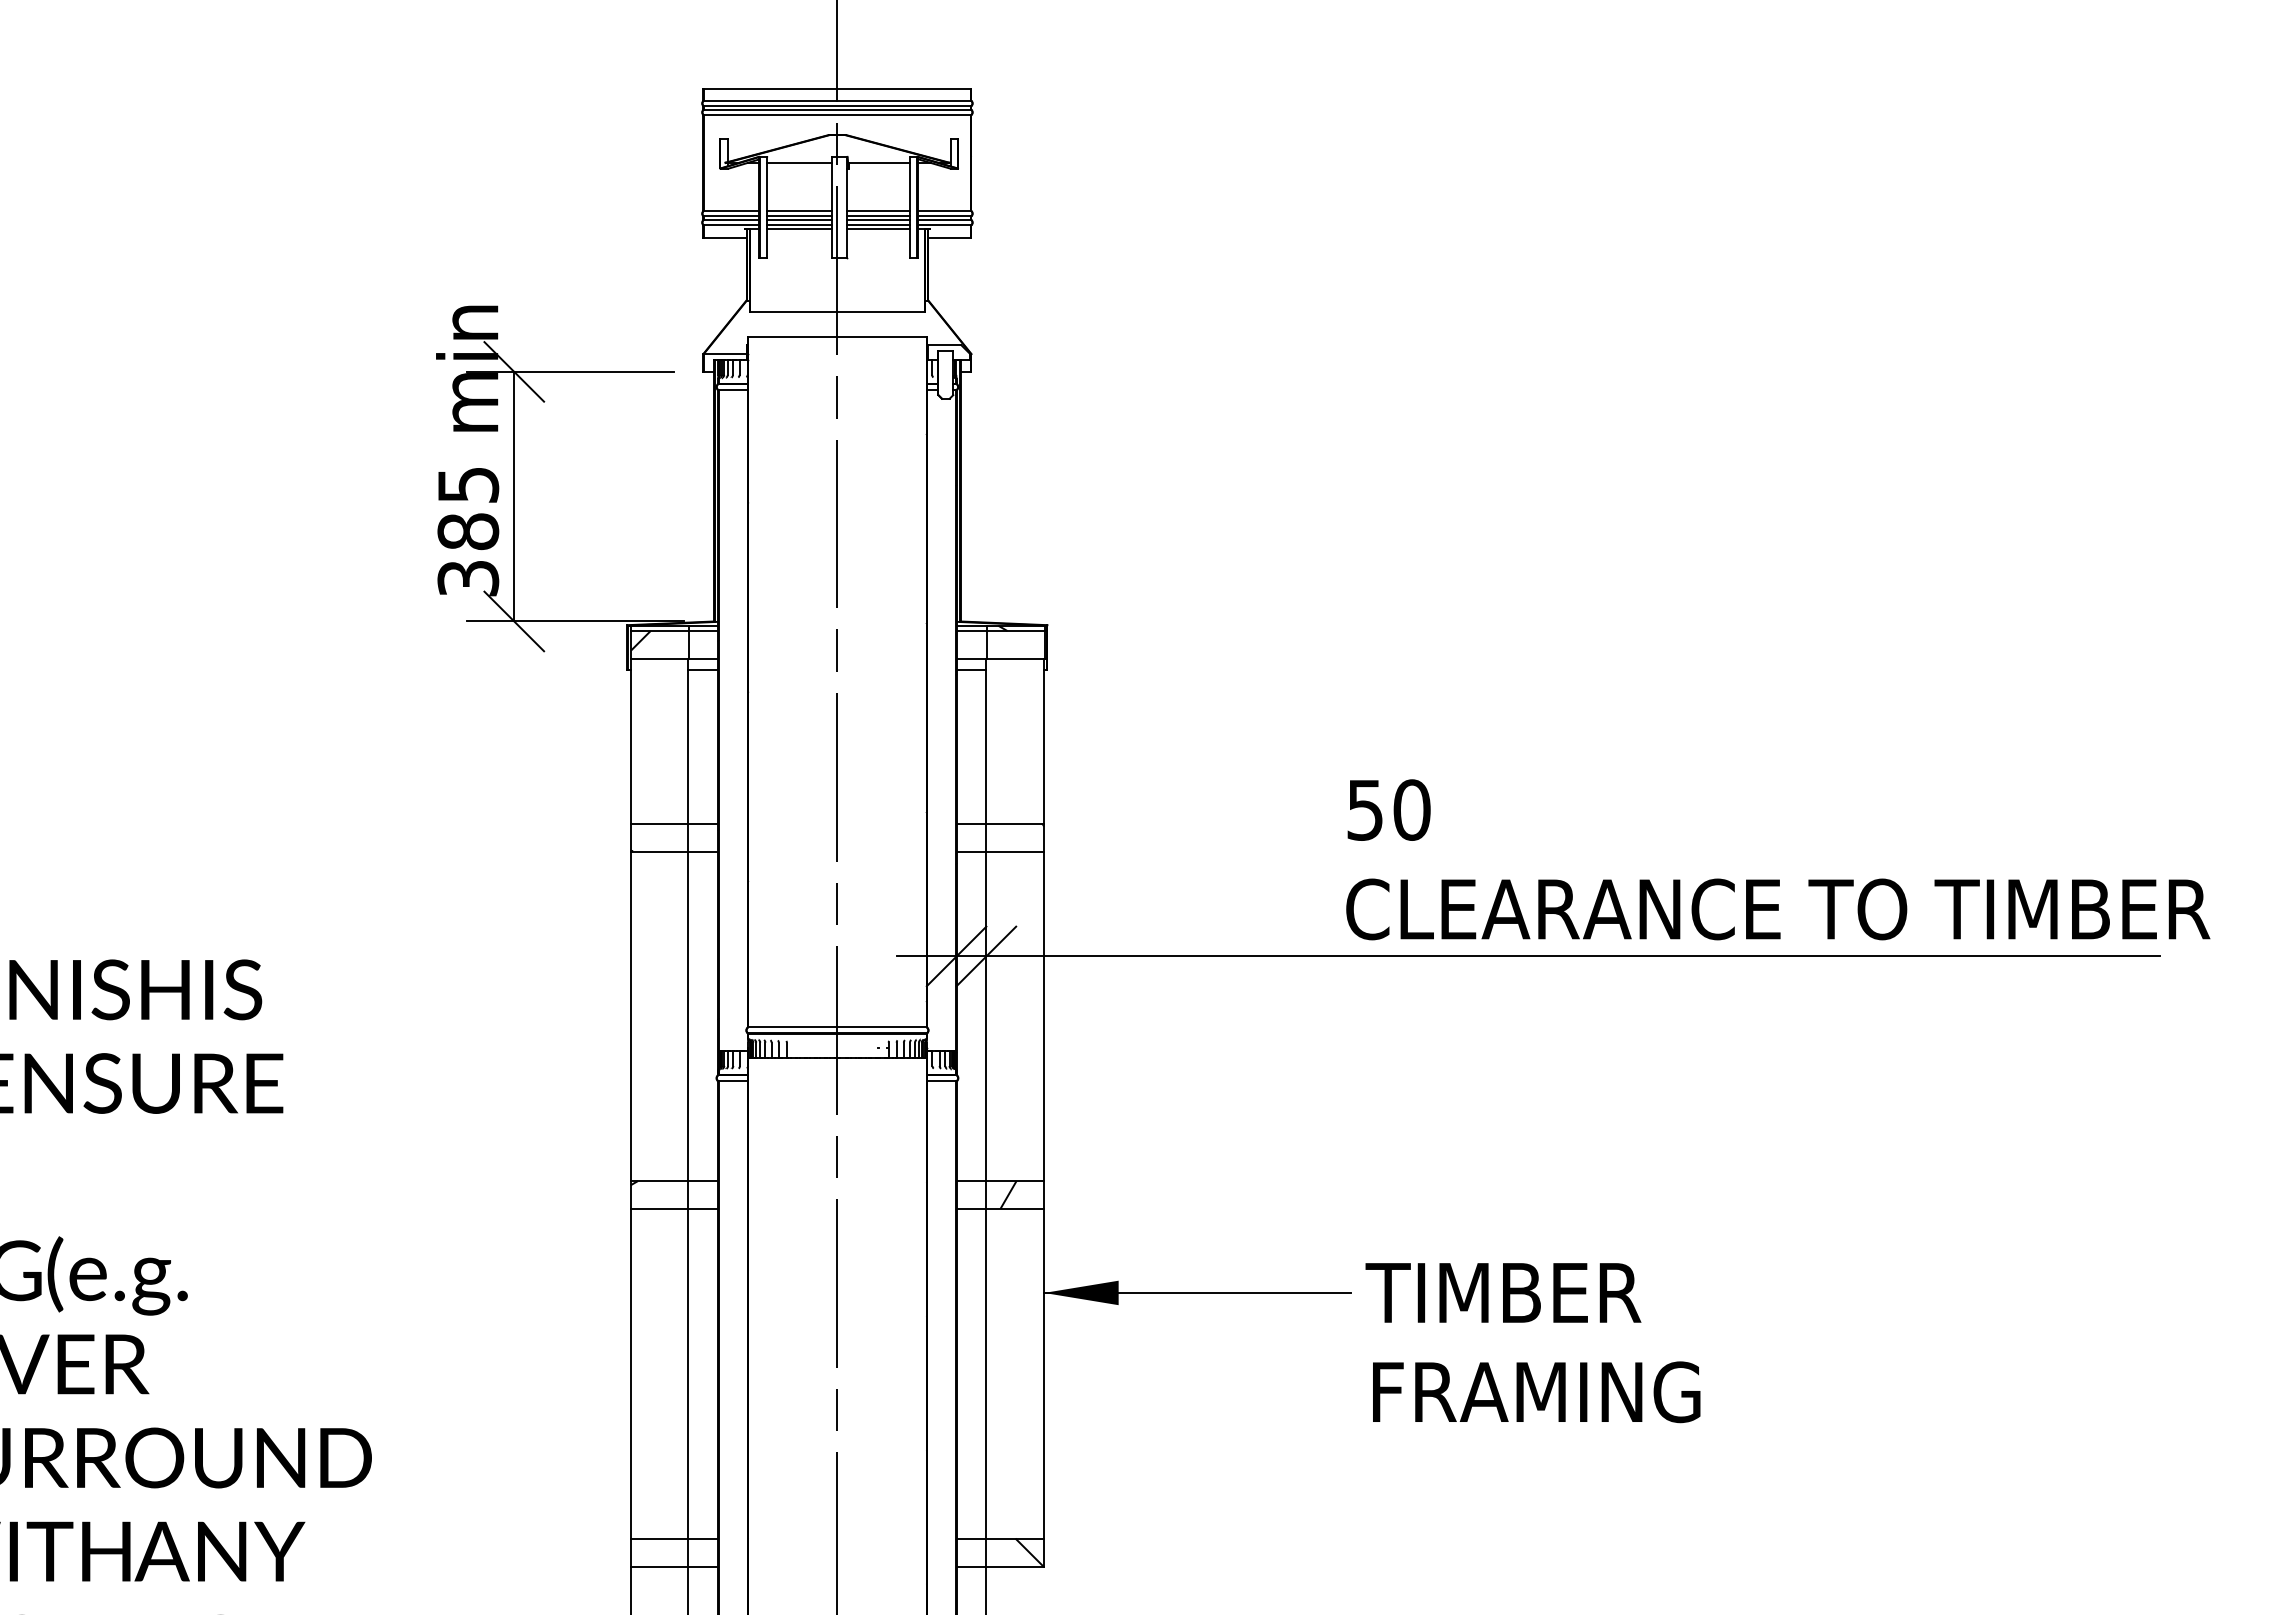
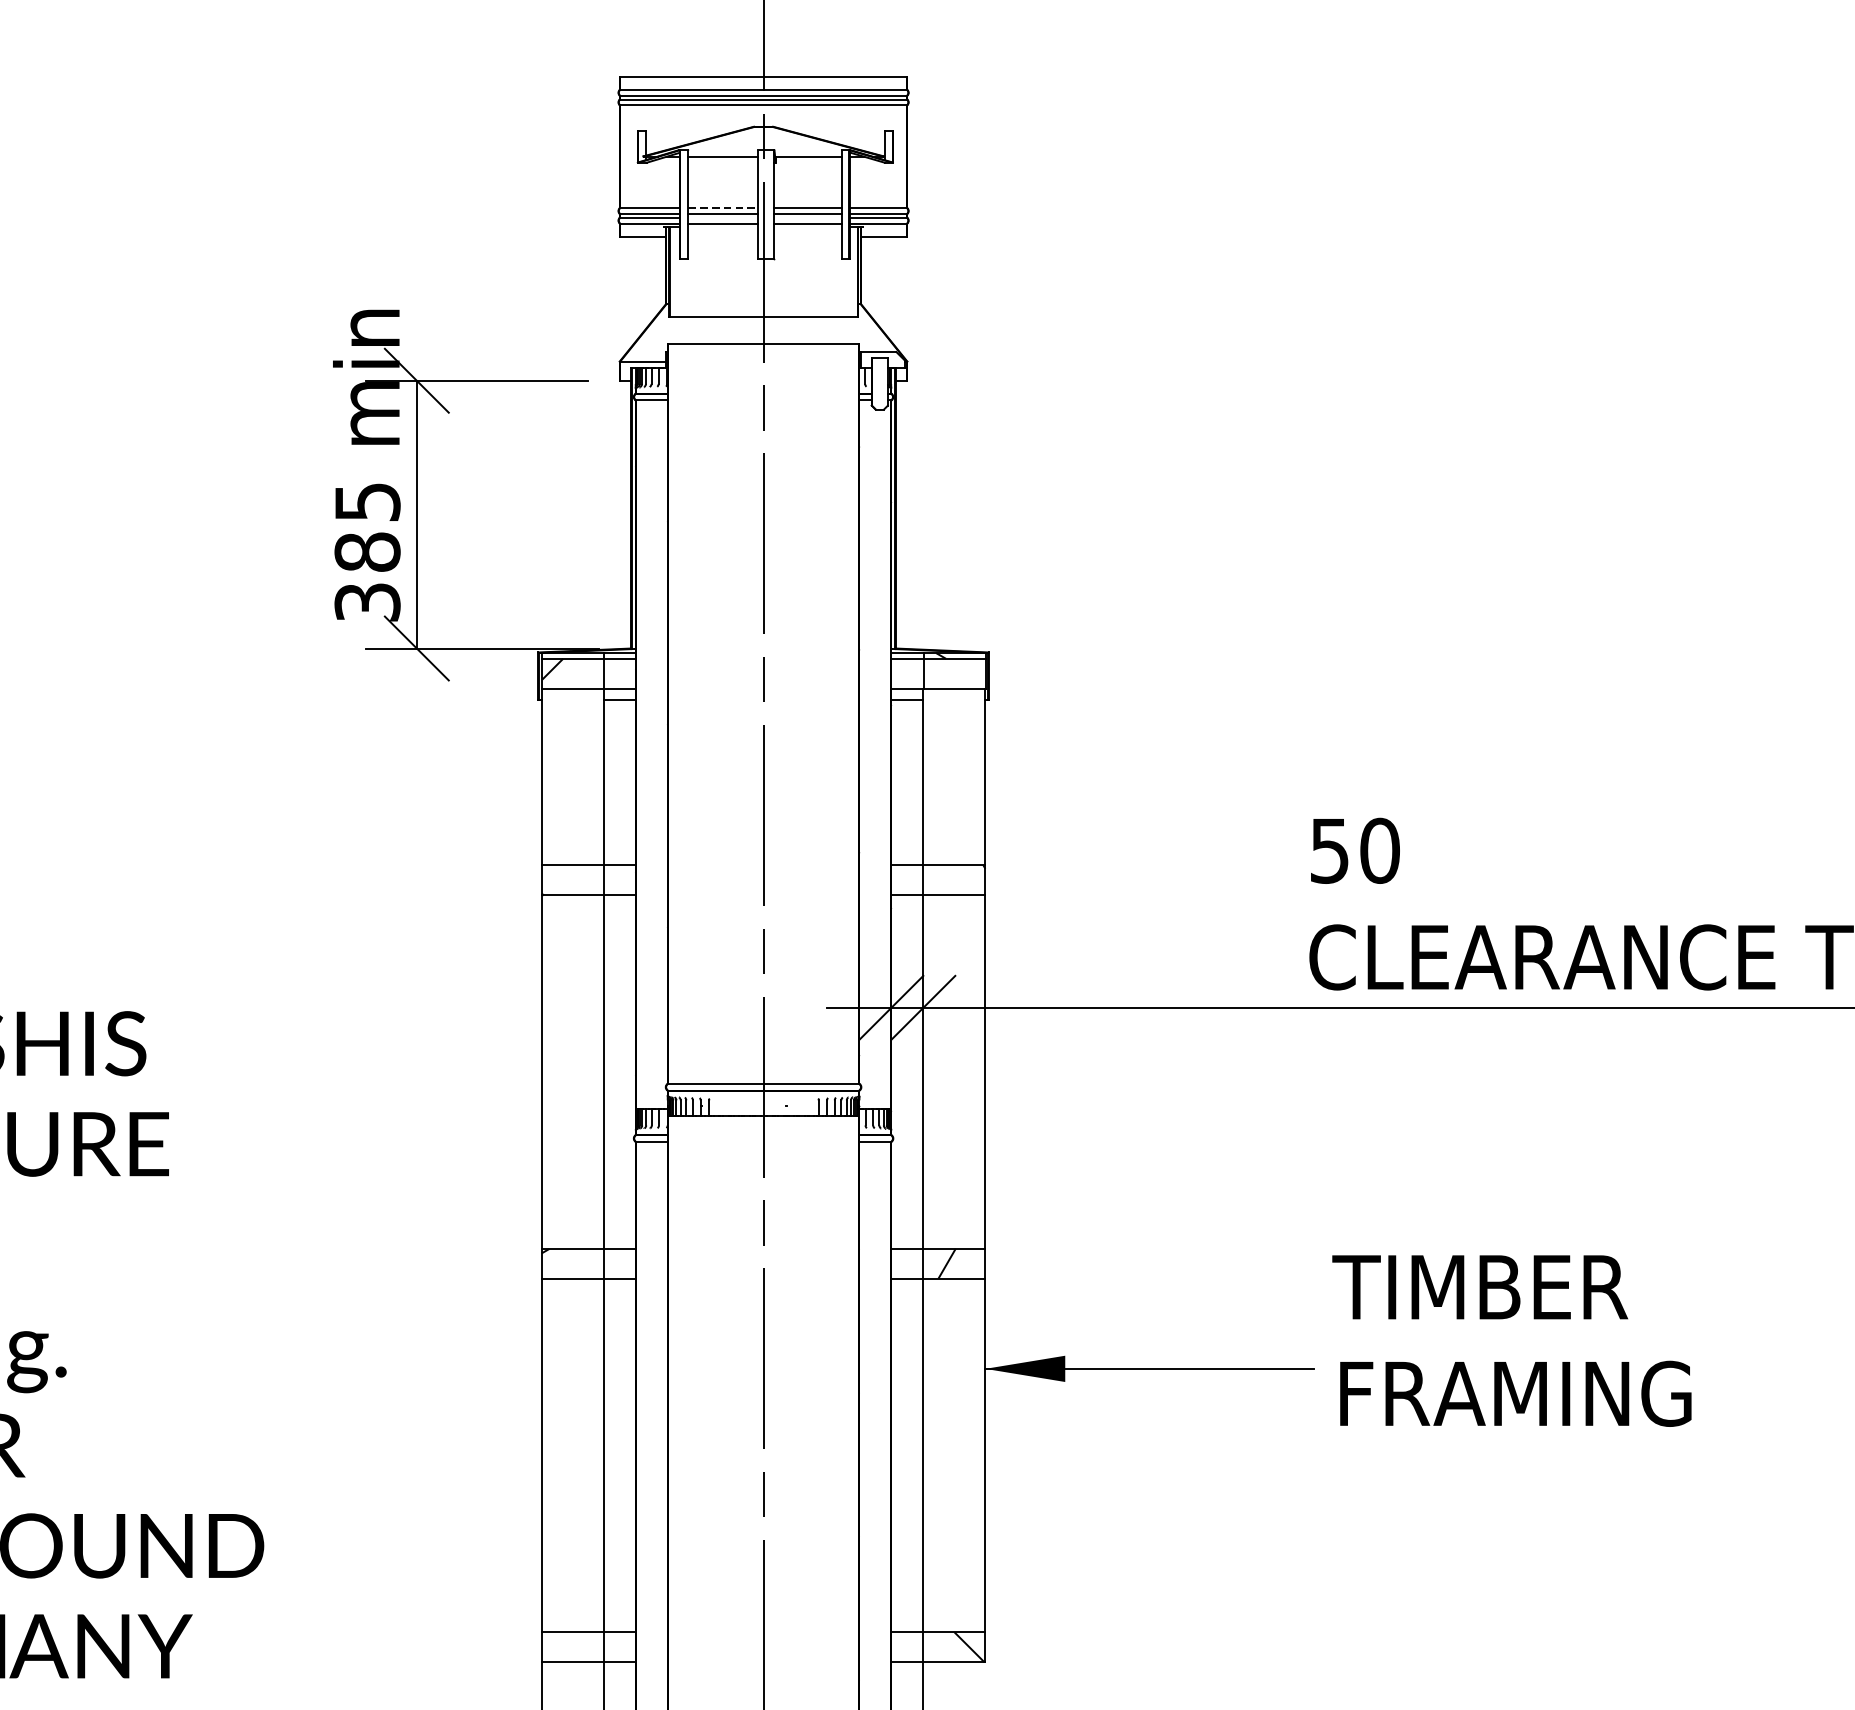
line: (799, 211) -> (722, 208), solid -> dashed
line: (799, 219) -> (722, 217), removed
line: (878, 219) -> (807, 217), removed
line: (799, 228) -> (722, 226), removed
line: (878, 228) -> (807, 226), removed
text: (1532, 1343) -> (1511, 1341), moved

